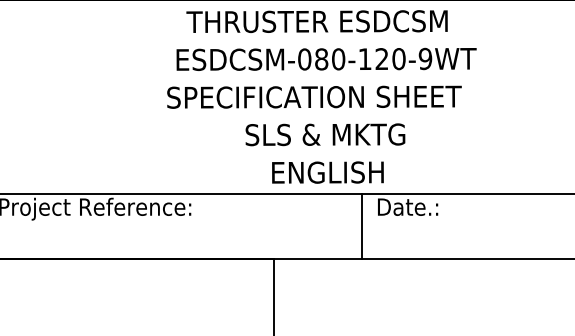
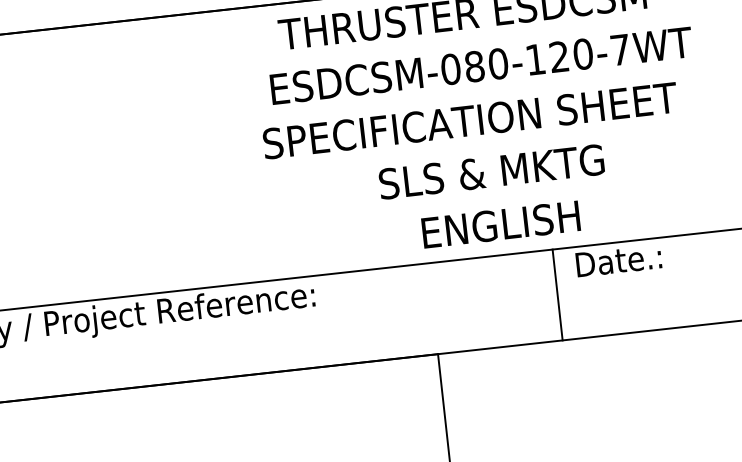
text: (425, 58) -> (620, 49), ESDCSM-080-120-9WT -> ESDCSM-080-120-7WT

